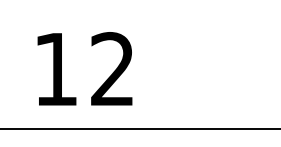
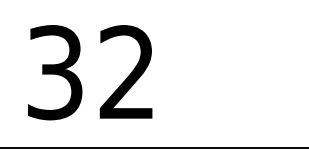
text: (55, 69) -> (54, 72), 12 -> 32

